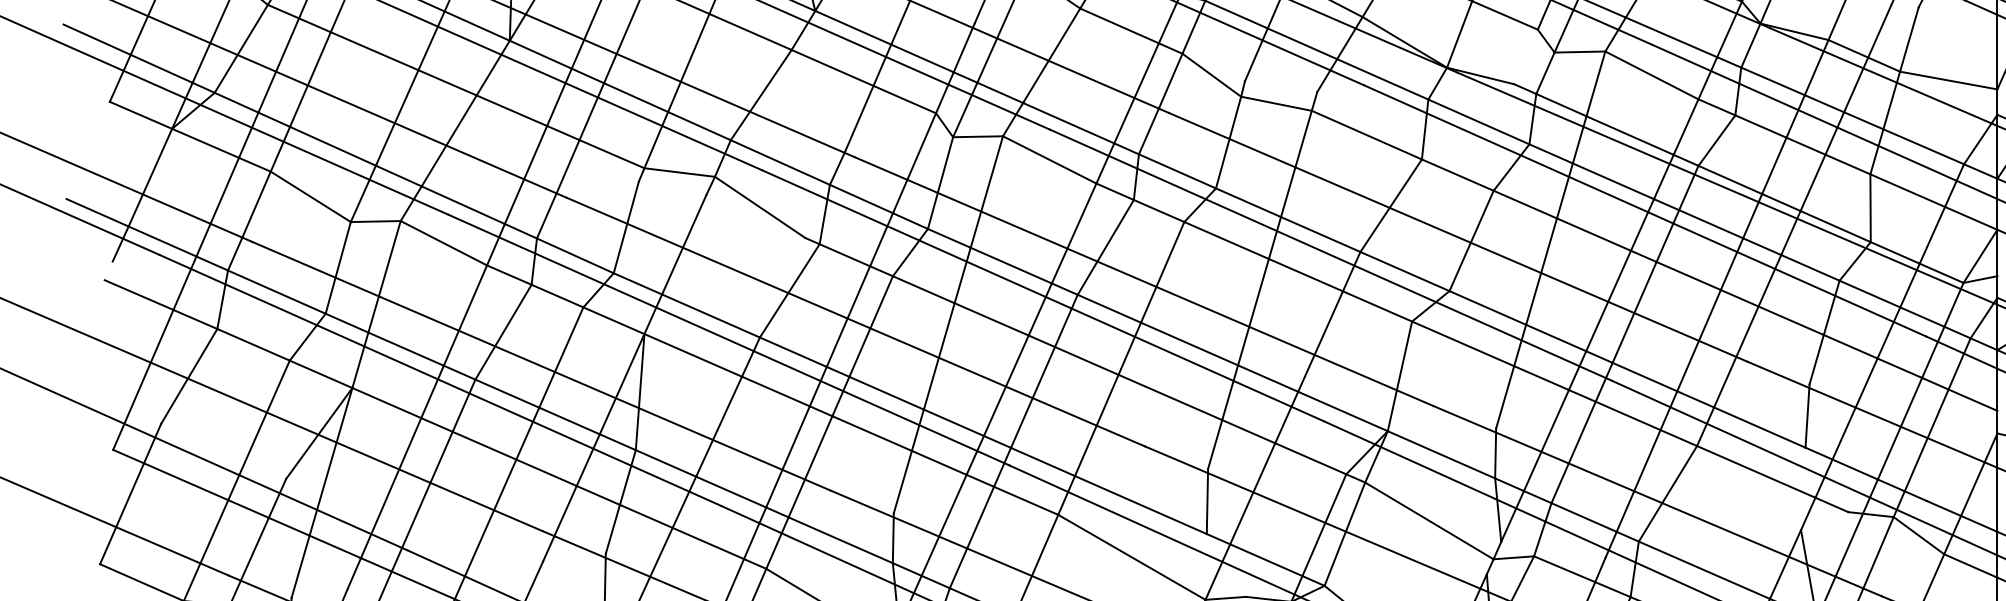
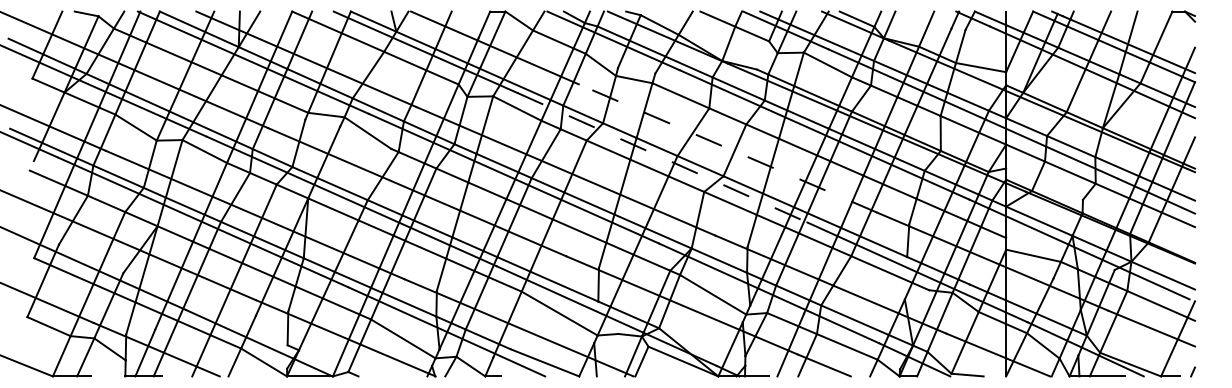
line: (1457, 237) -> (727, 148), solid -> dashed
line: (1331, 254) -> (662, 157), solid -> dashed

